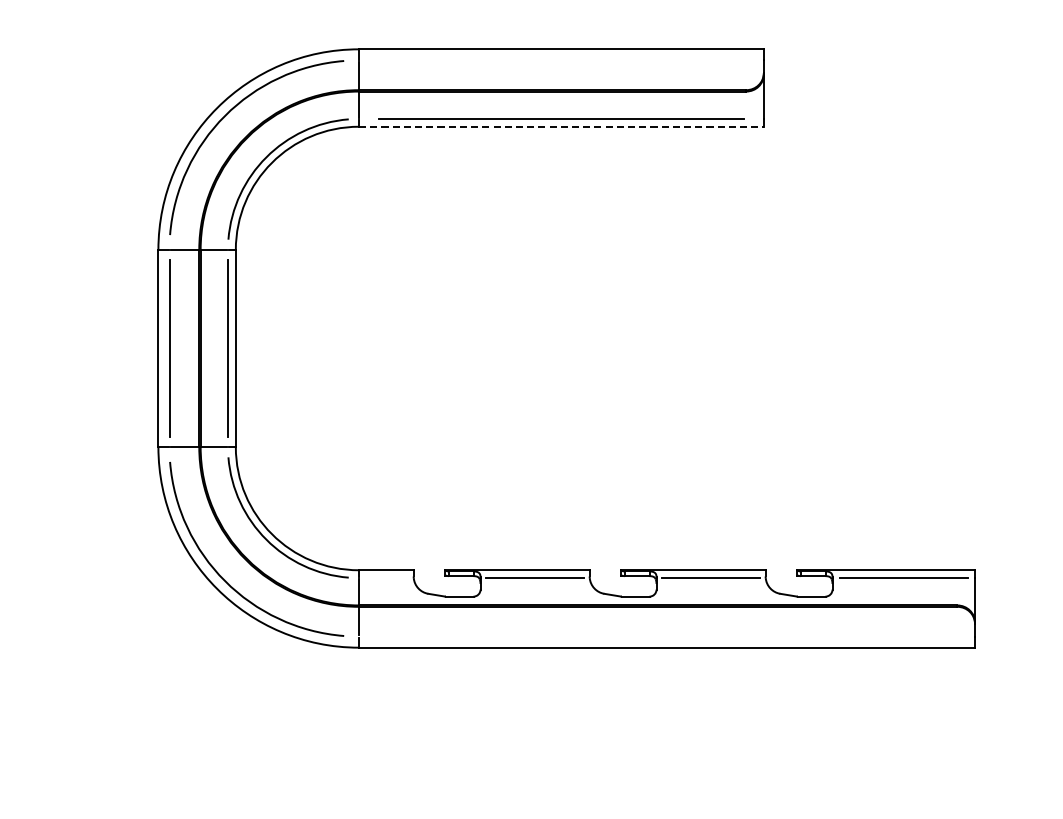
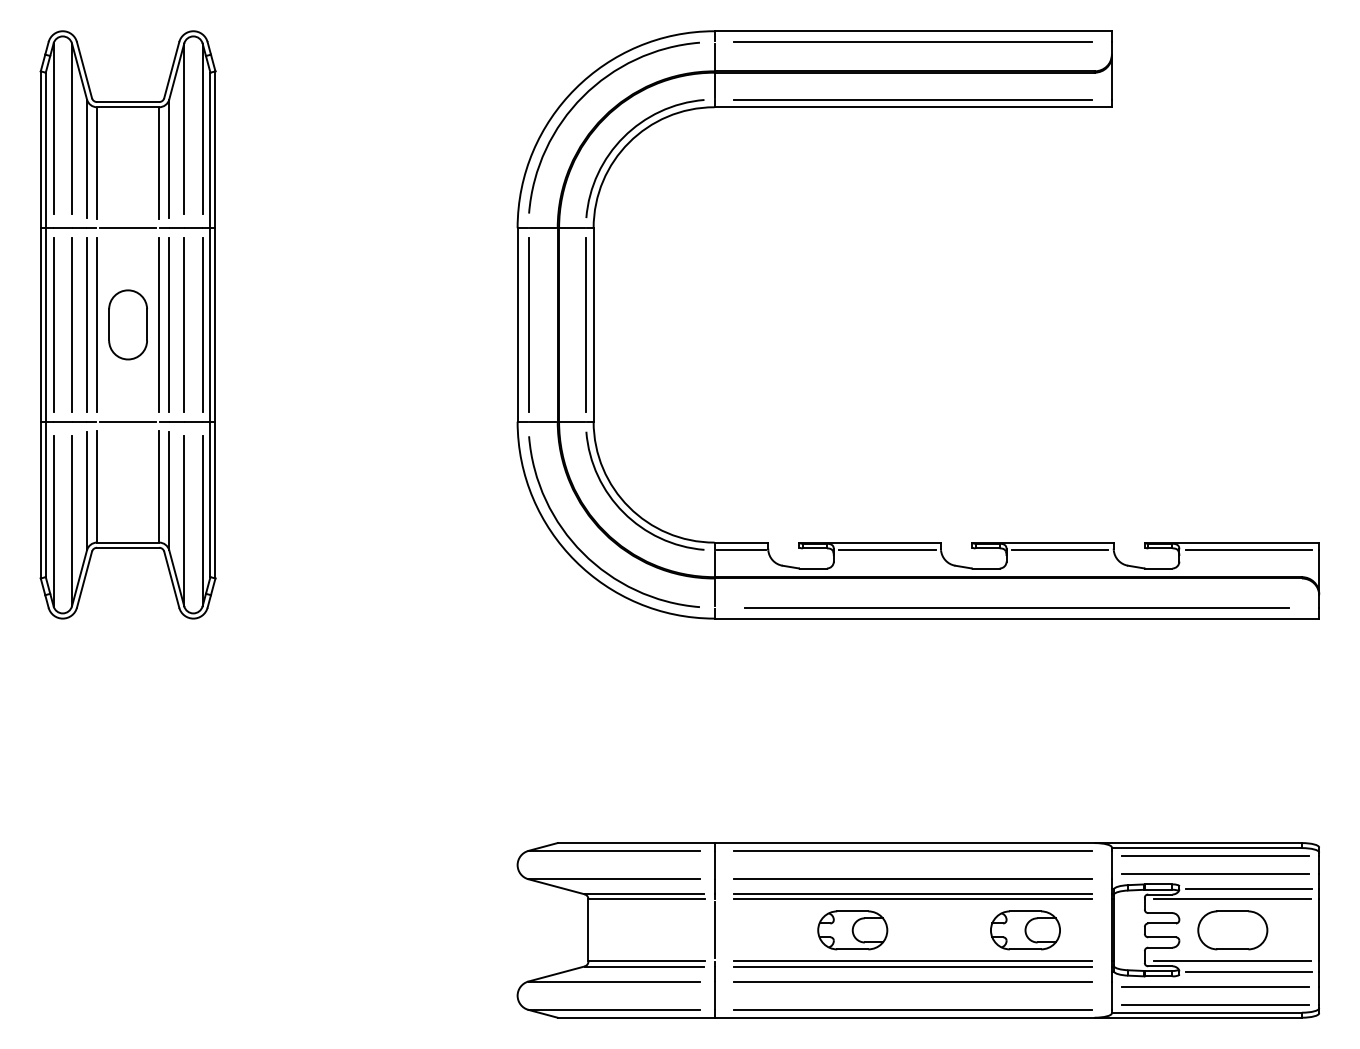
line: (561, 60) -> (913, 42), added
line: (561, 127) -> (913, 107), dashed -> solid
line: (386, 578) -> (741, 550), added
line: (666, 636) -> (1016, 607), added

